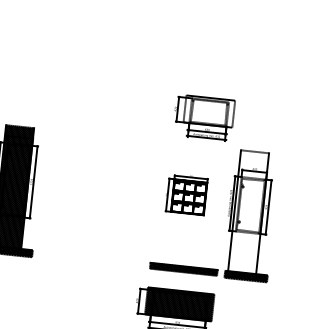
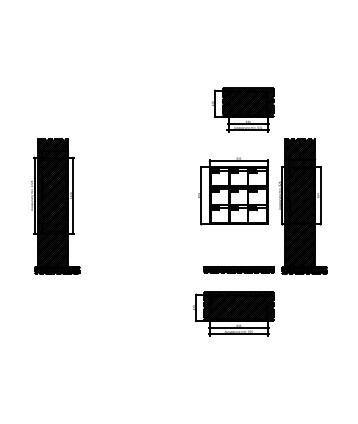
hatch: (208, 111) -> (247, 102), added
part: (186, 194) -> (233, 191), size x1.67
hatch: (247, 211) -> (299, 202), added

